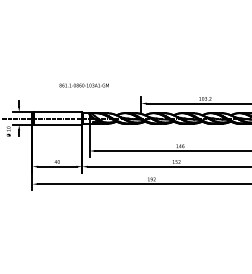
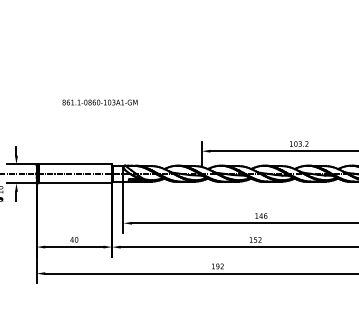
text: (83, 85) -> (98, 102), moved

